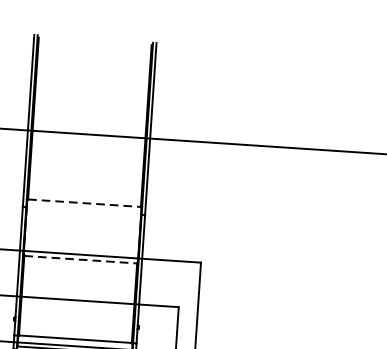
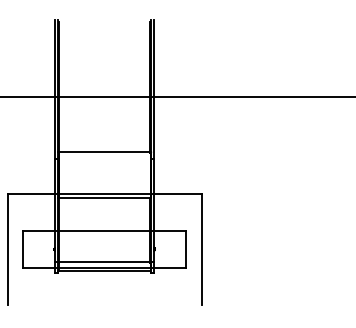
line: (84, 203) -> (104, 152), dashed -> solid
line: (80, 260) -> (104, 198), dashed -> solid

